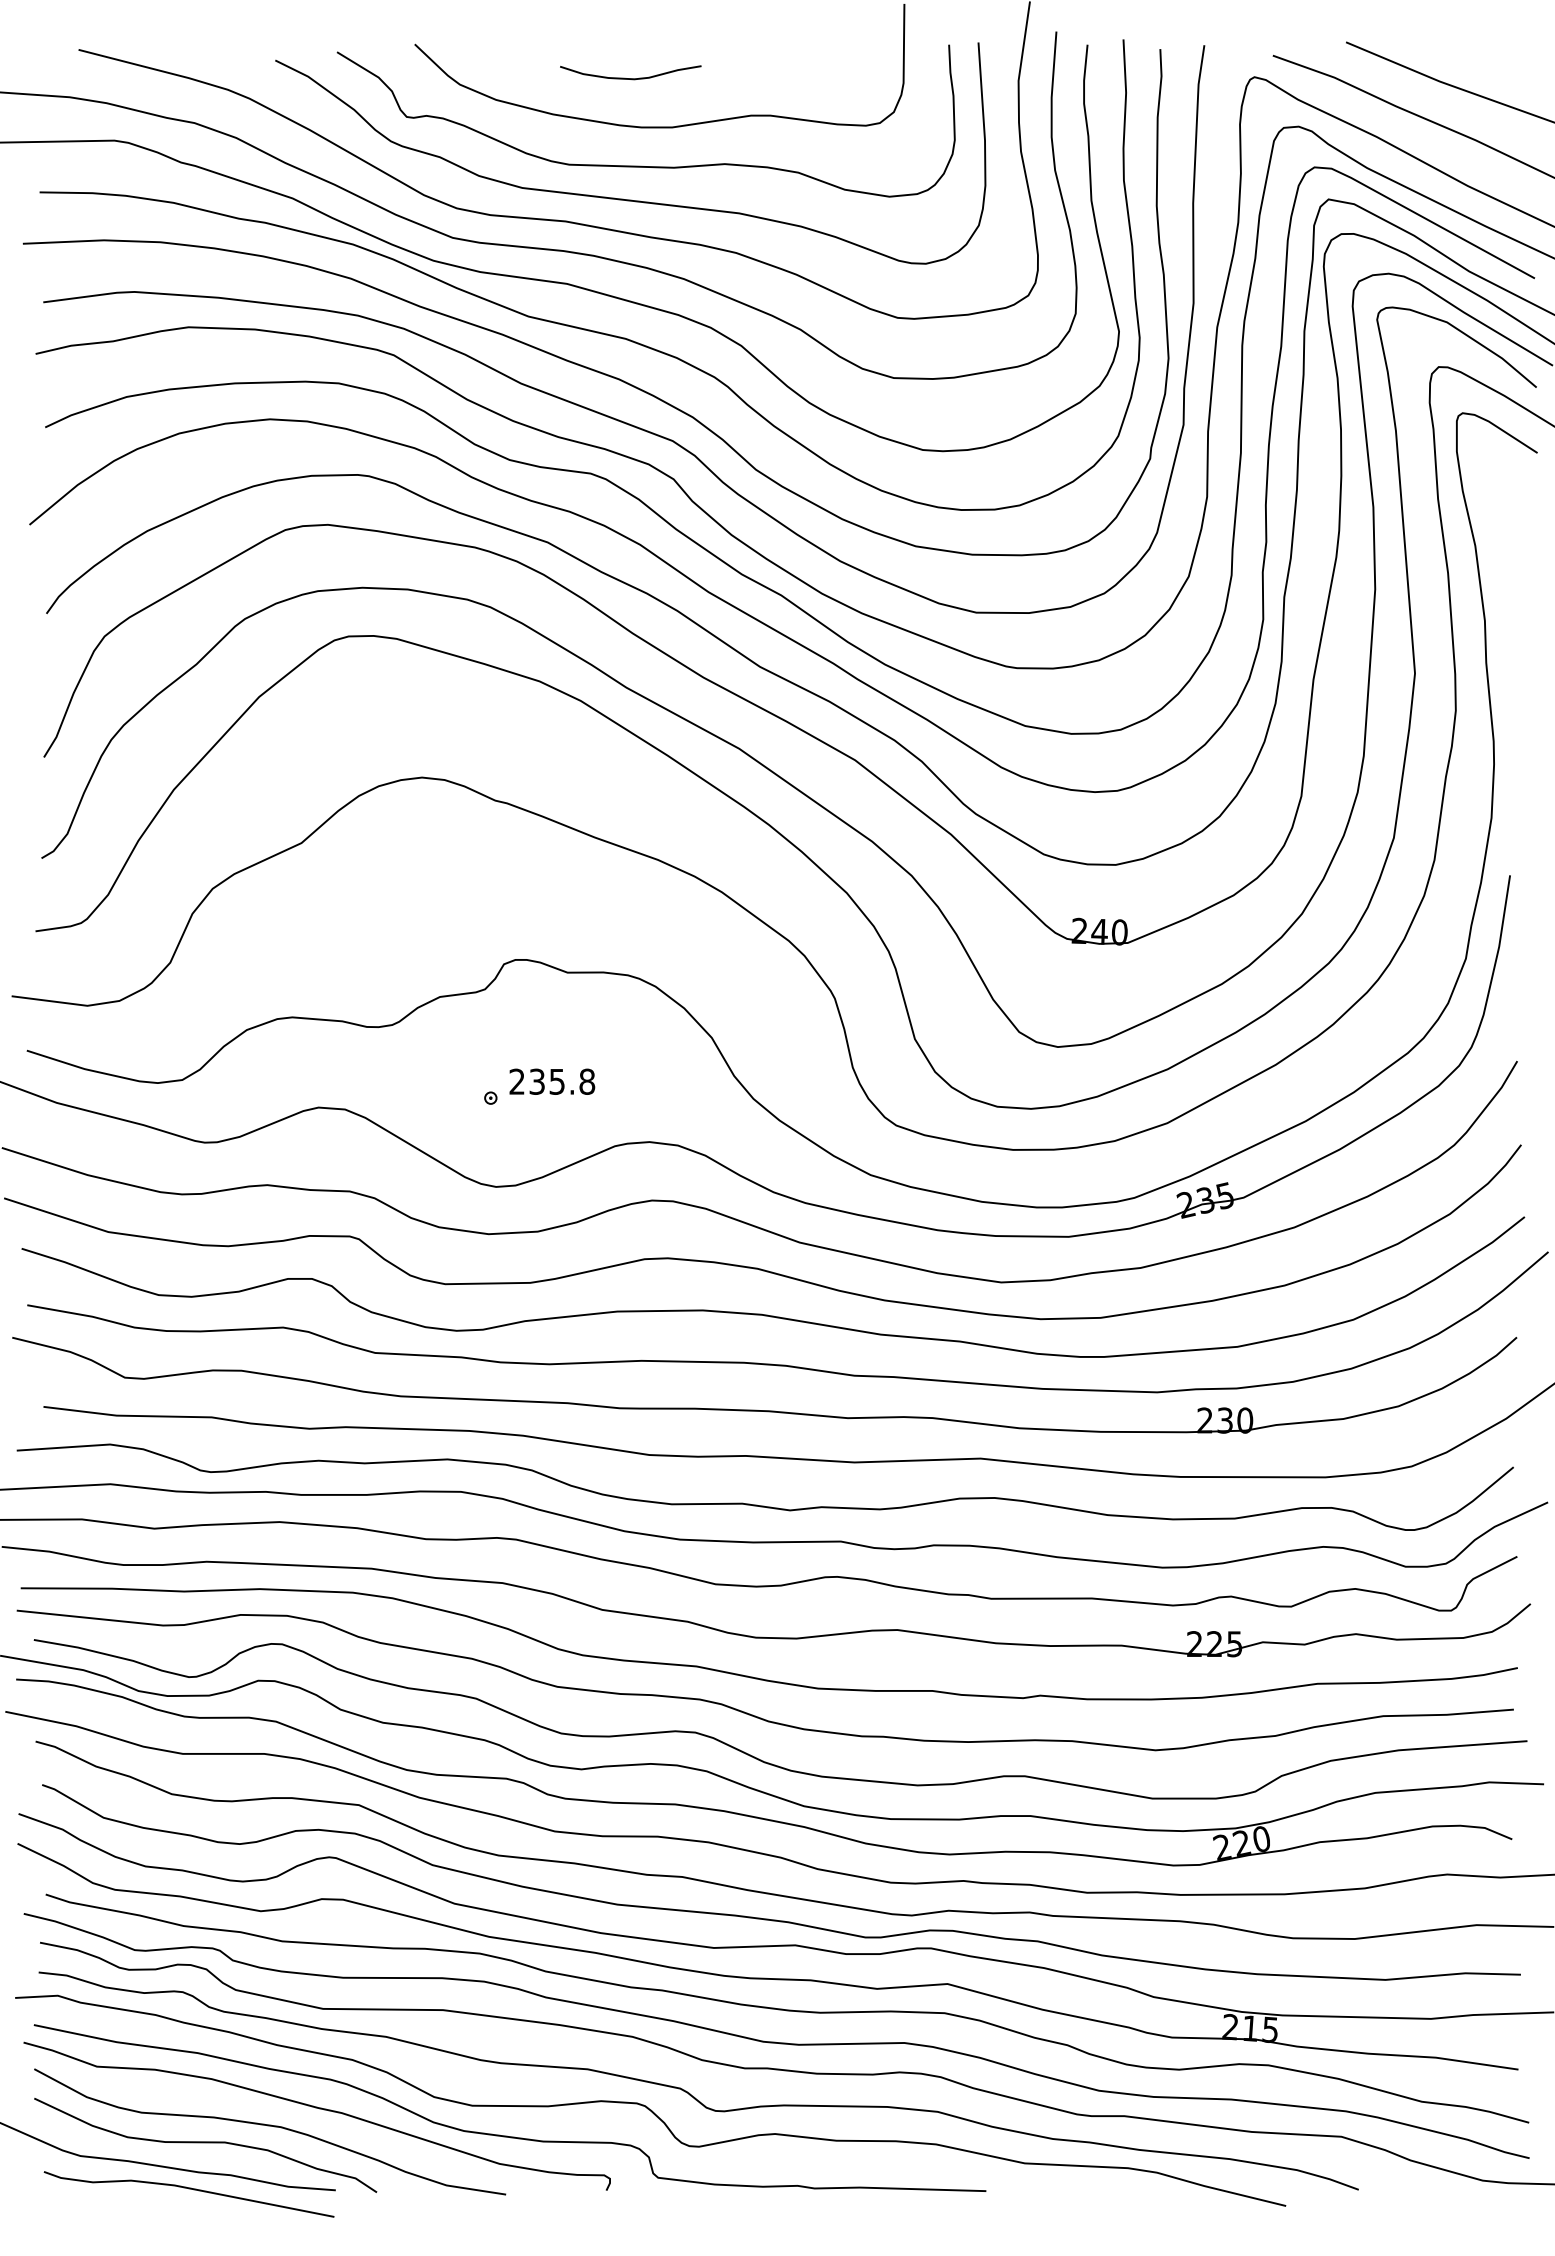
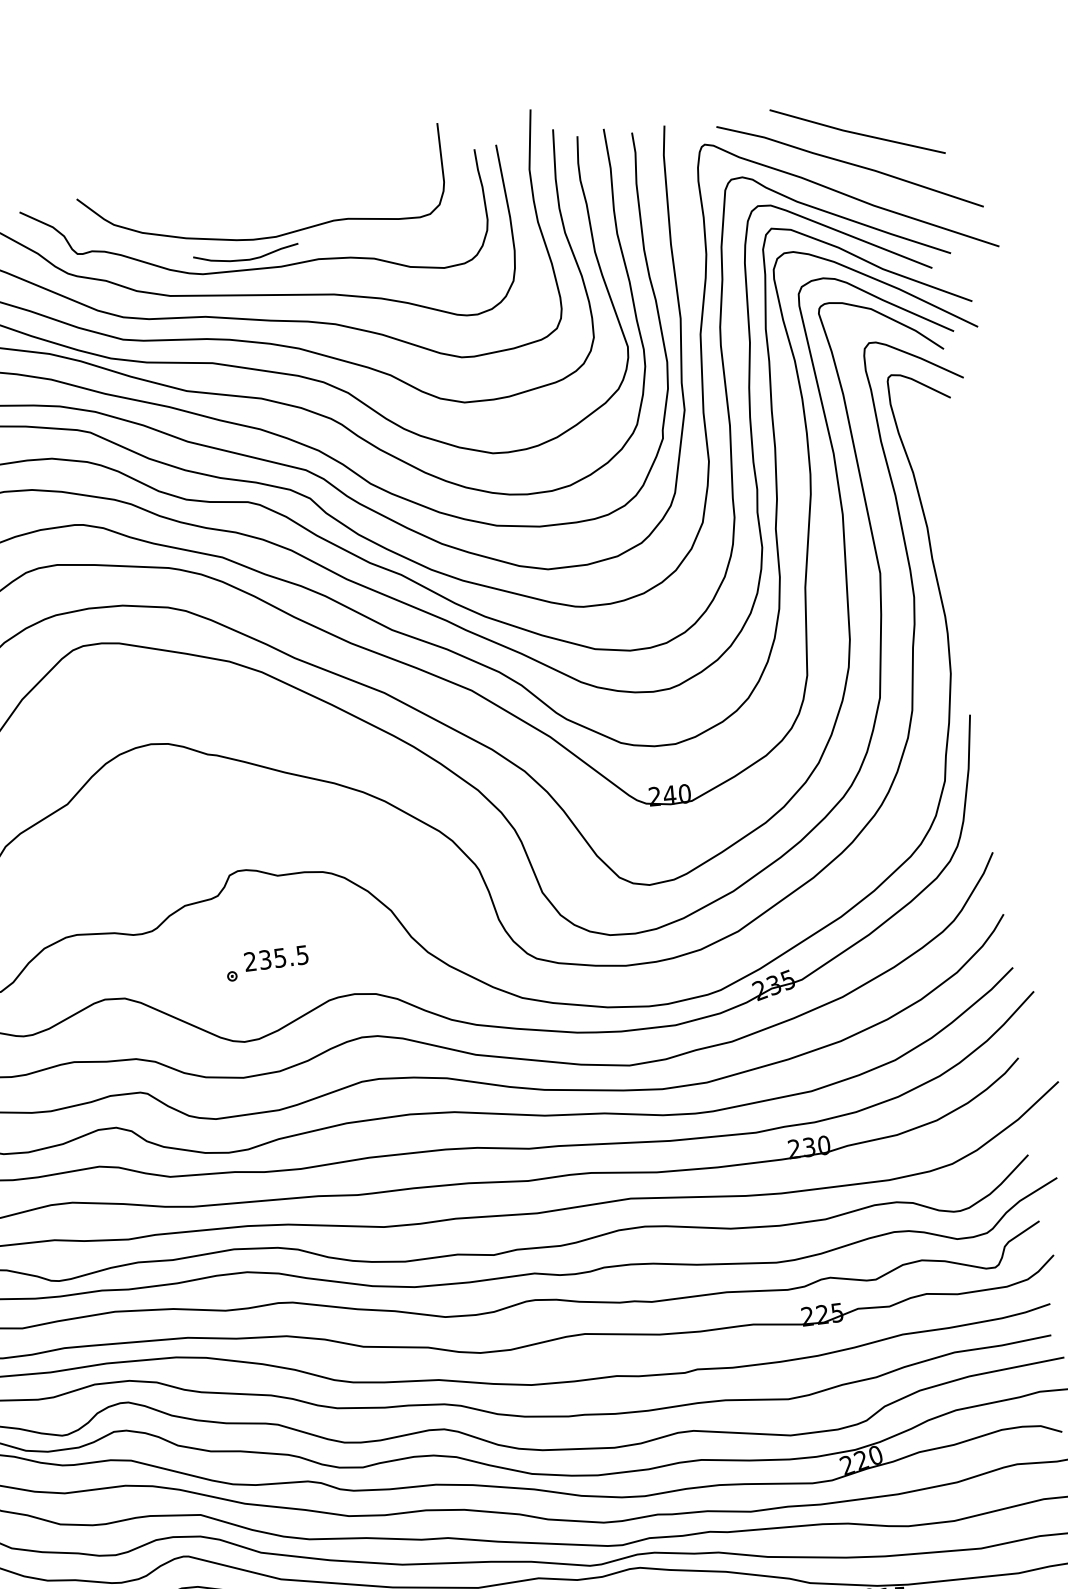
curve: (630, 78) -> (246, 259), moved
text: (587, 1081) -> (302, 954), 235.8 -> 235.5

